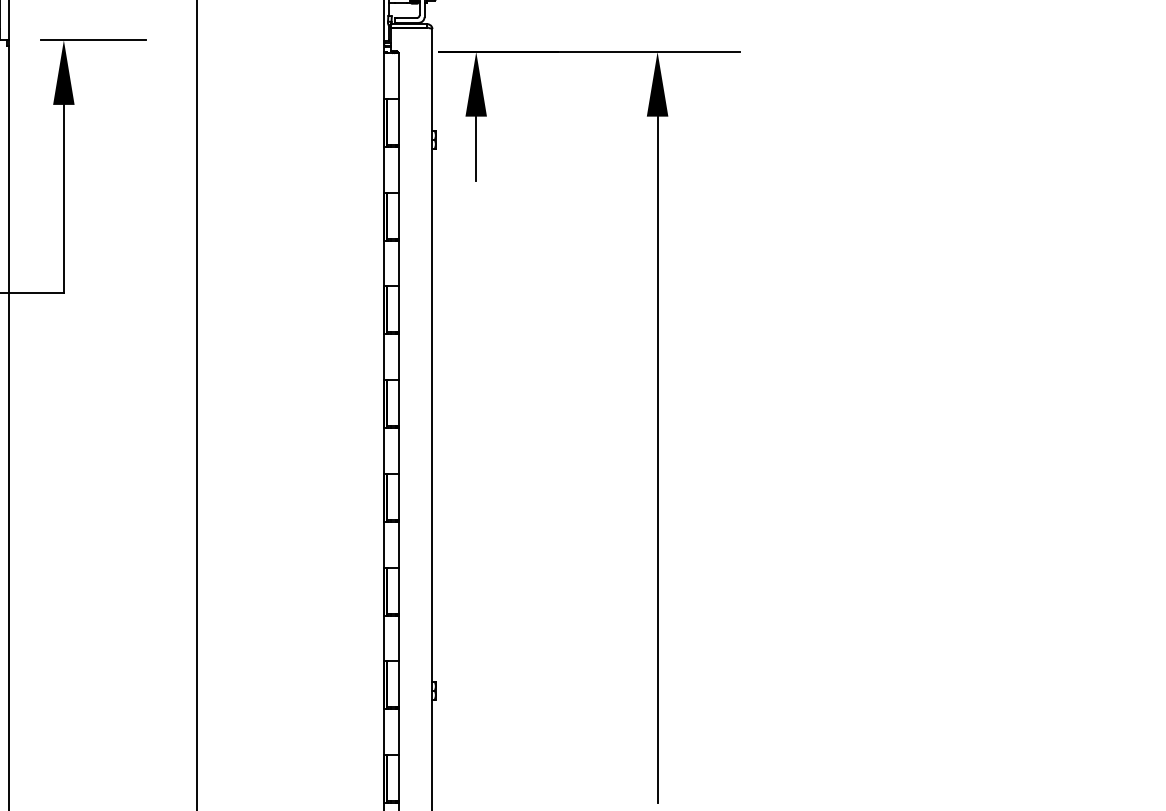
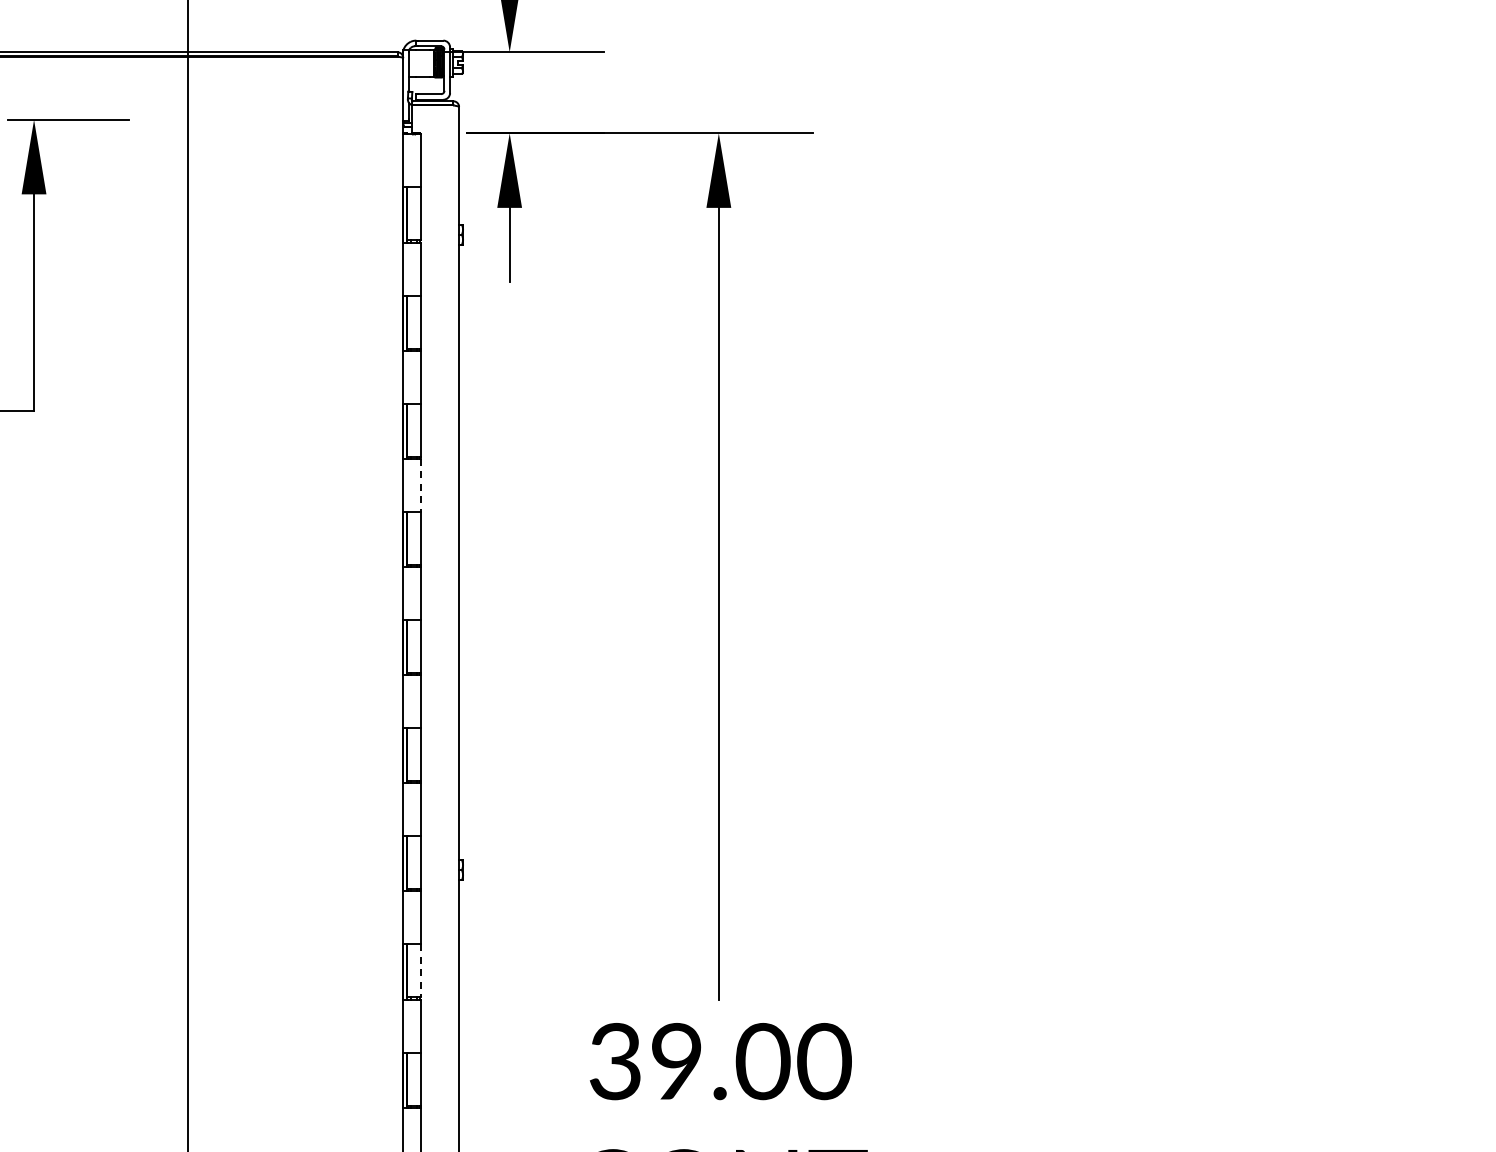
line: (398, 357) -> (420, 485), solid -> dashed
line: (398, 778) -> (420, 971), solid -> dashed

